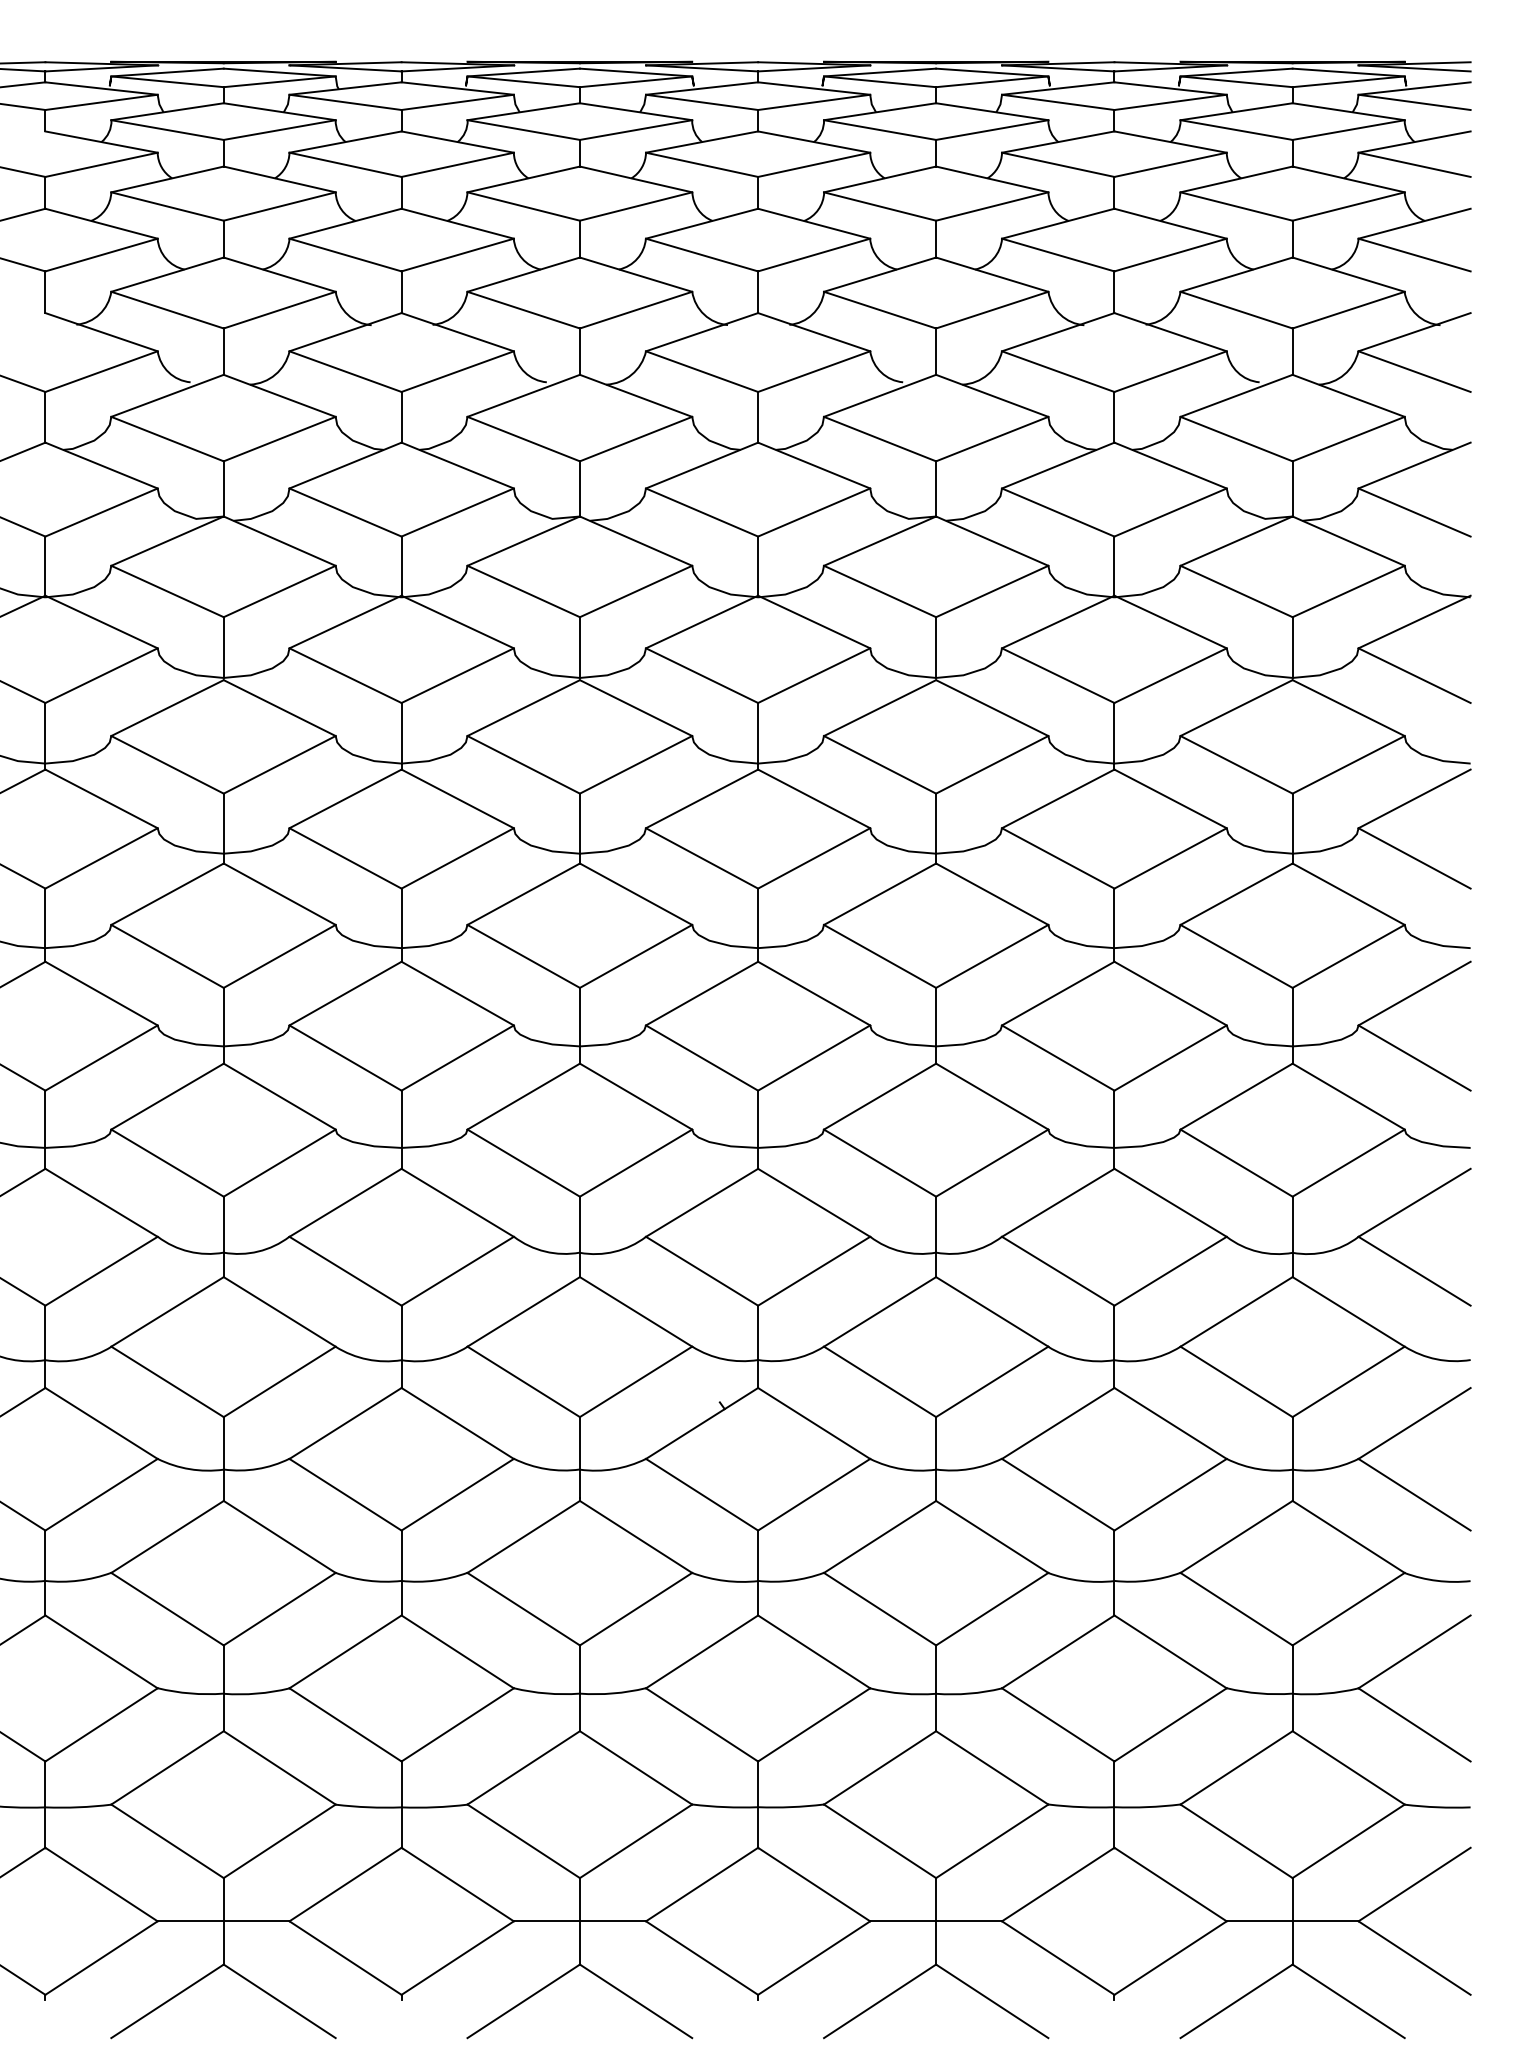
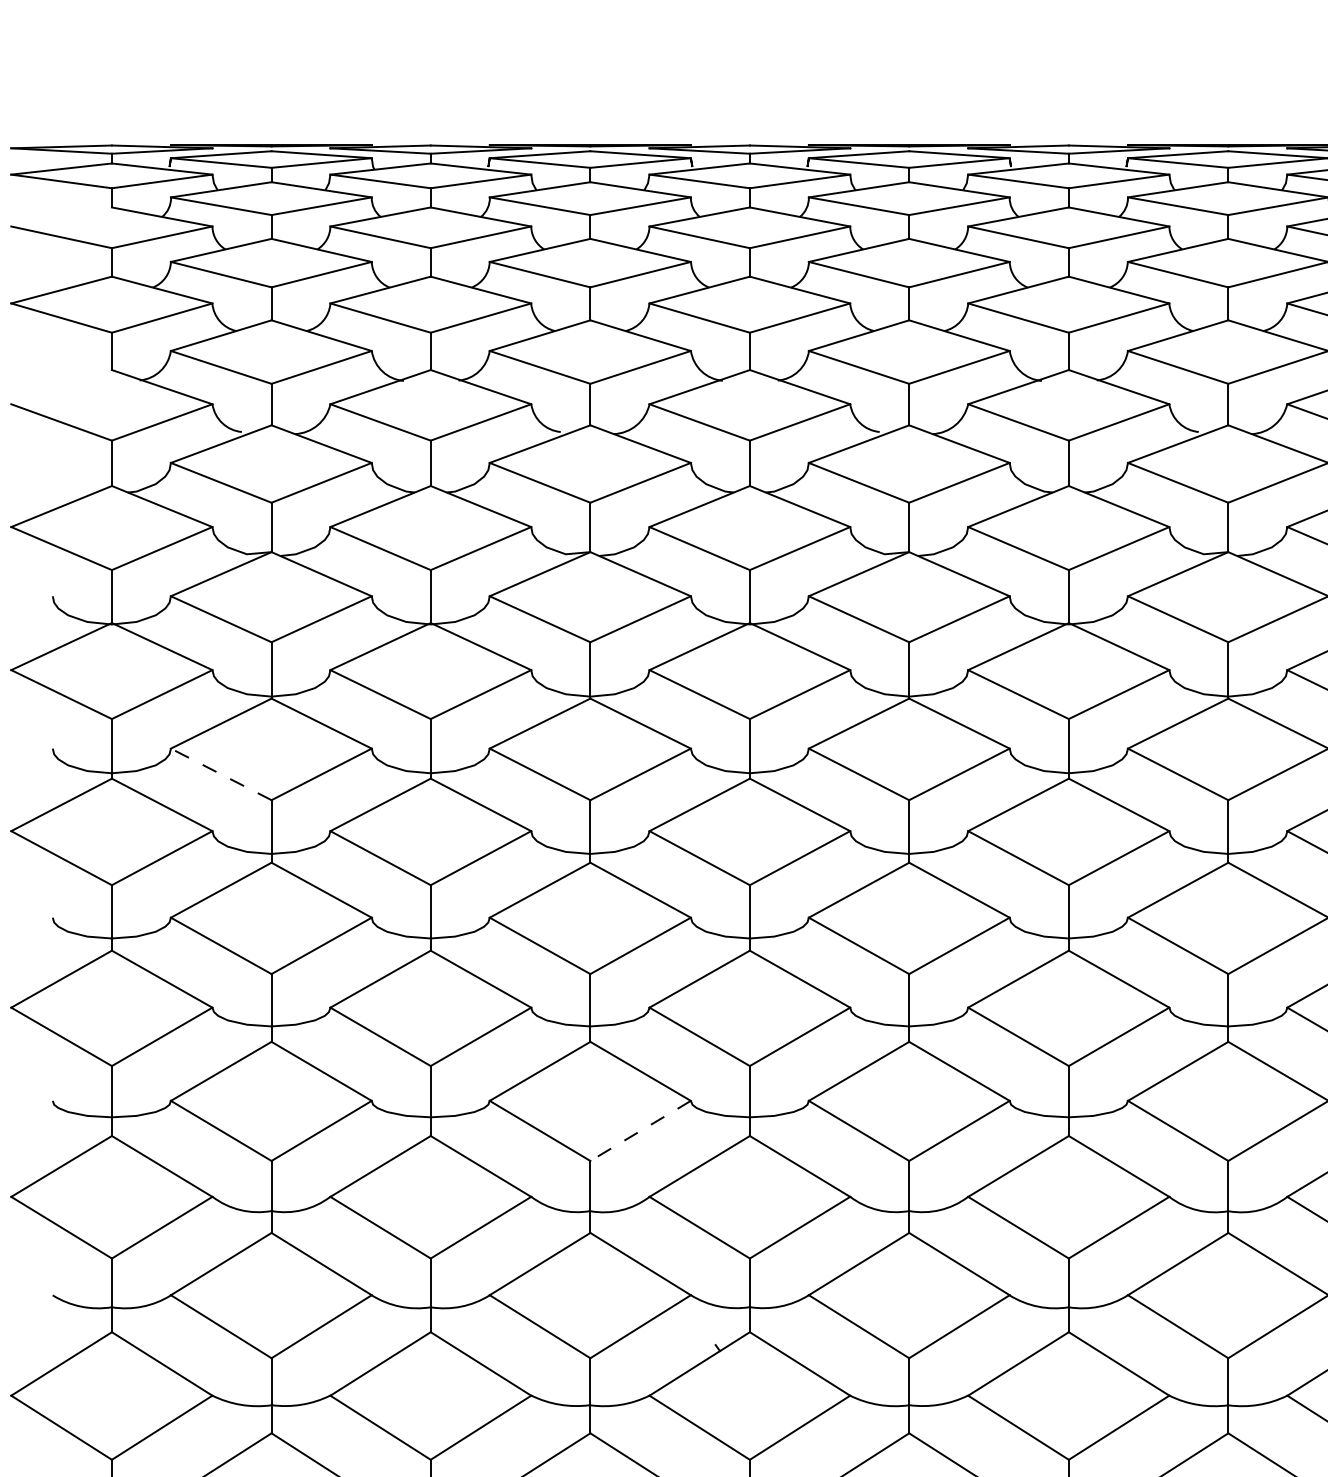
line: (167, 764) -> (221, 774), solid -> dashed
line: (635, 1163) -> (640, 1131), solid -> dashed

